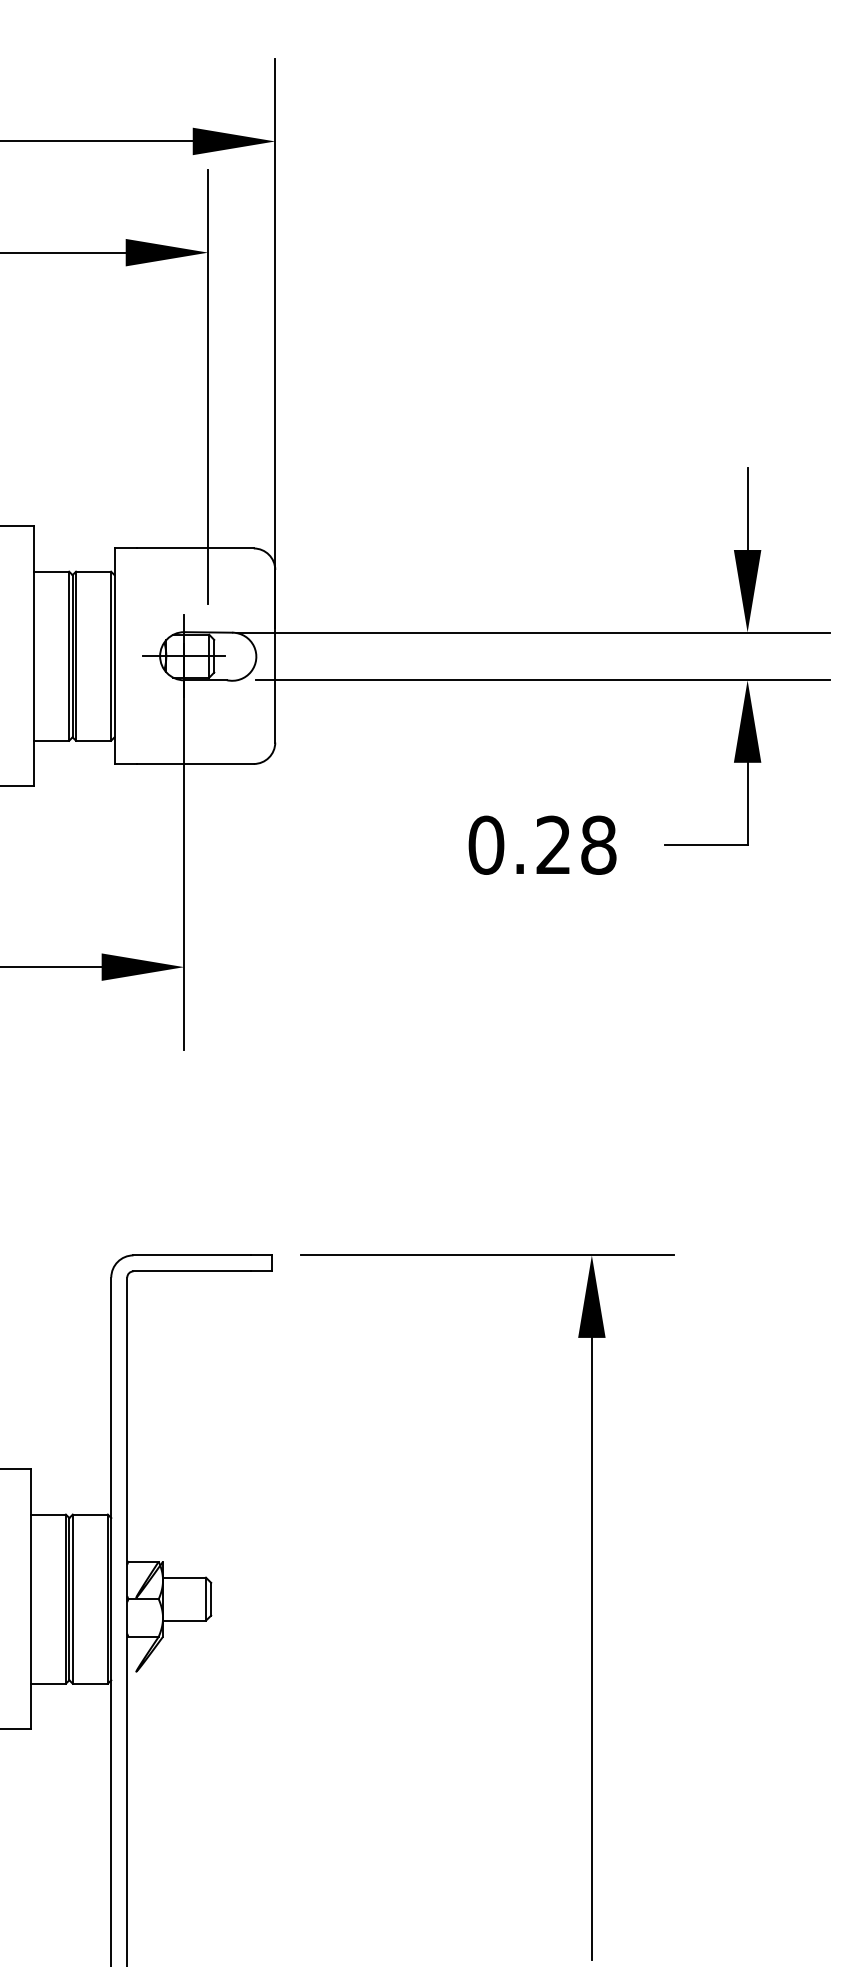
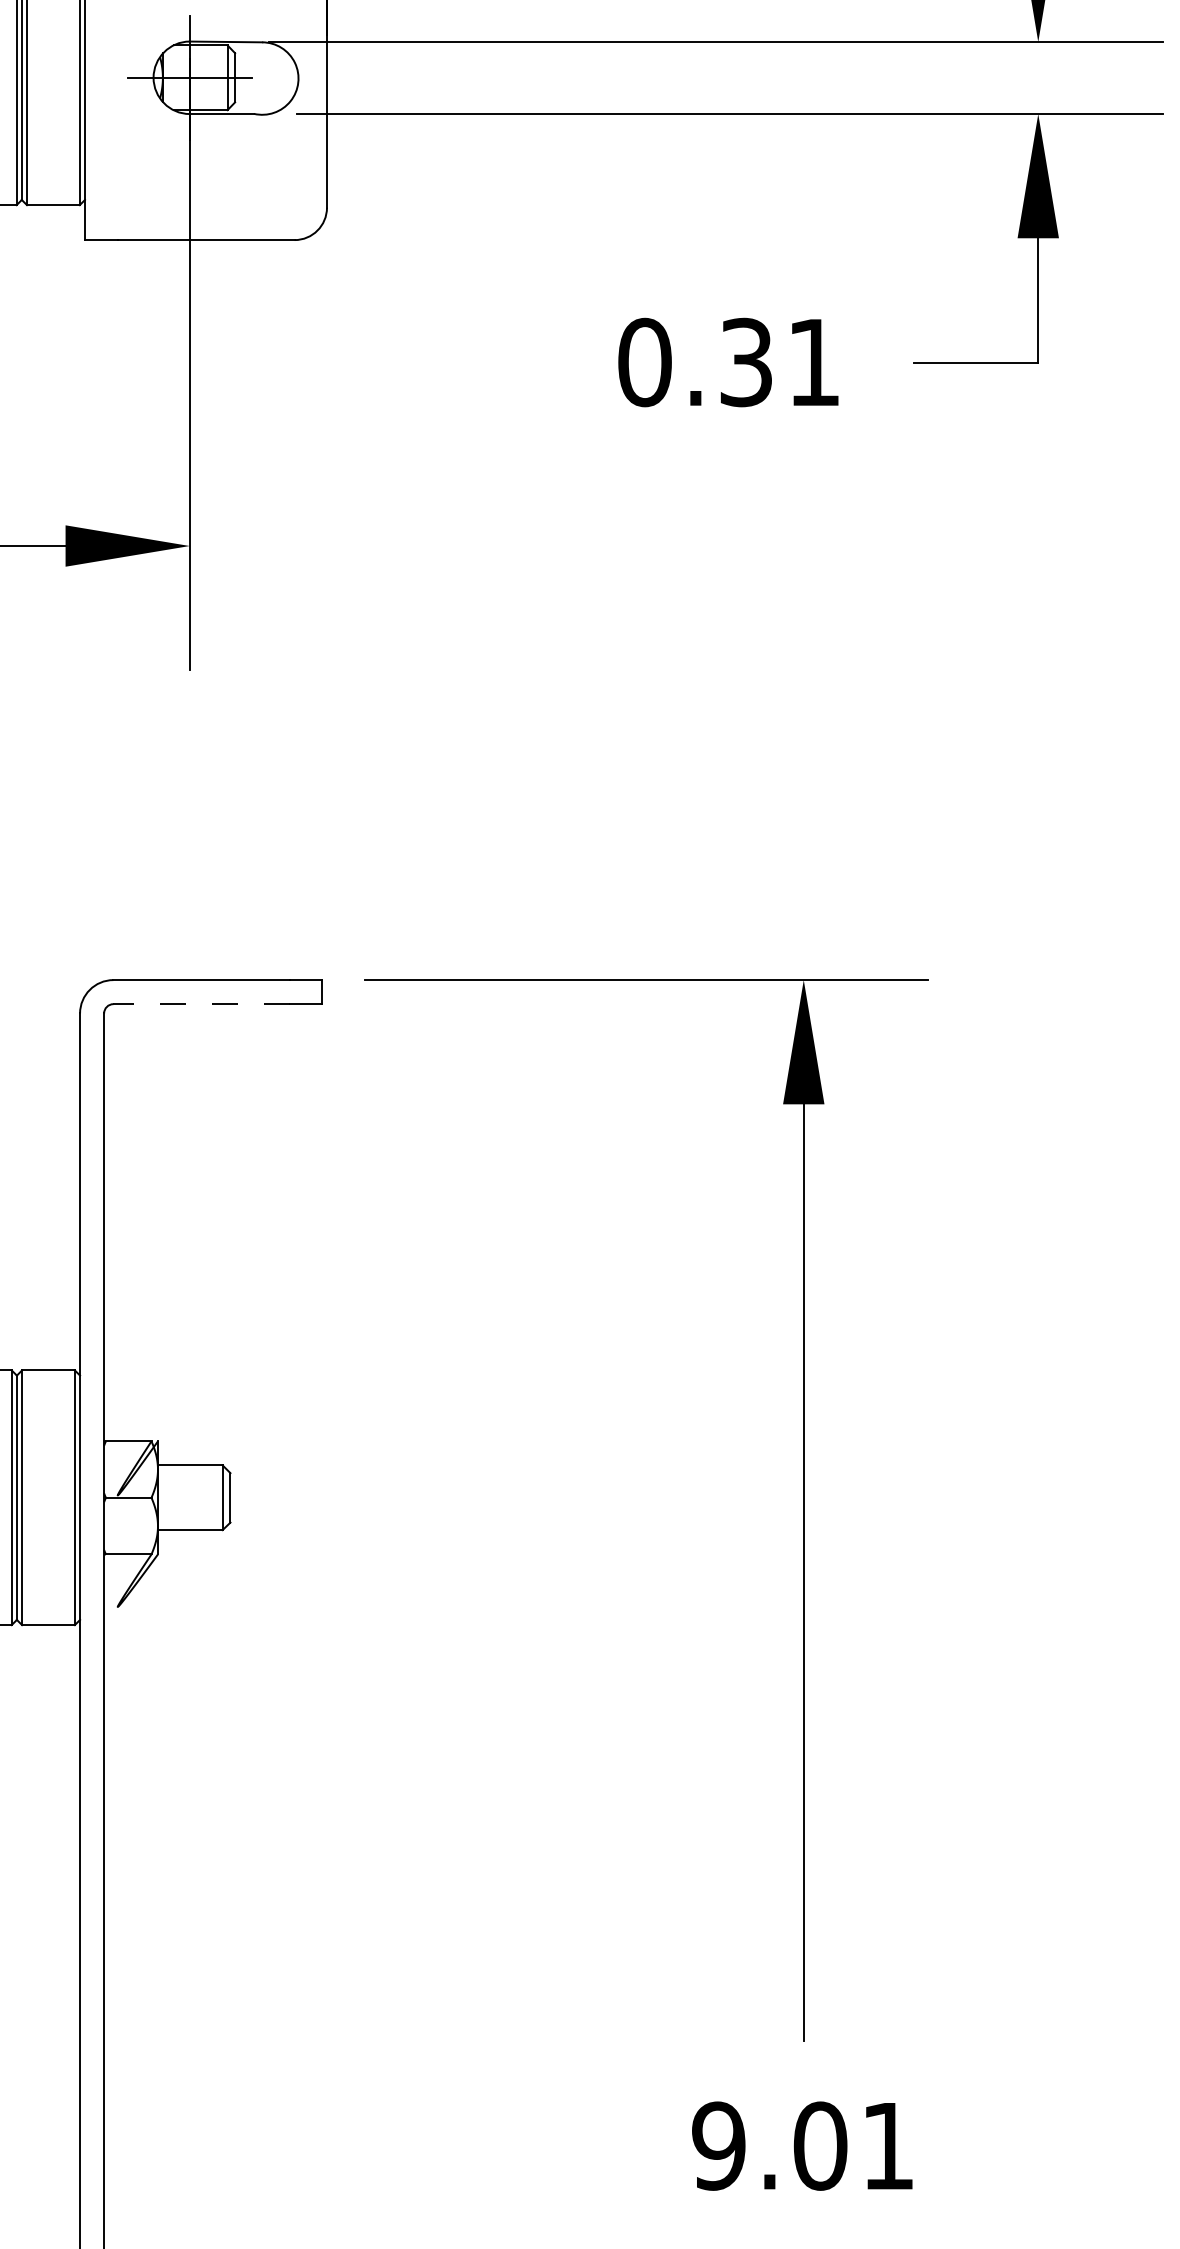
text: (576, 844) -> (780, 361), 0.28 -> 0.31
line: (192, 1271) -> (202, 1004), solid -> dashed

